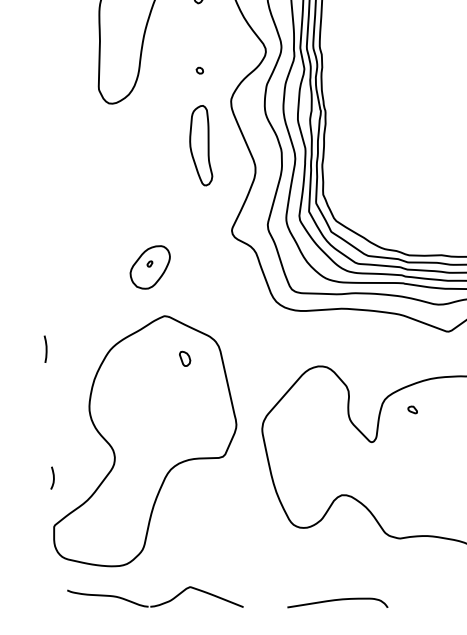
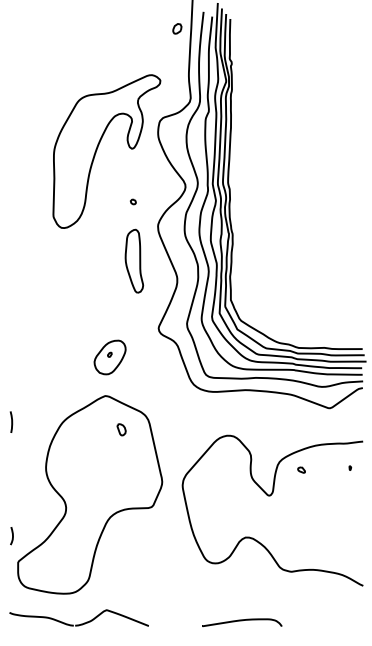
part: (149, 267) -> (109, 357), moved
line: (53, 478) -> (12, 536), moved
part: (158, 603) -> (81, 623), moved

